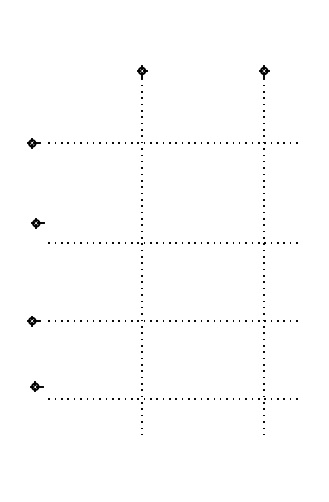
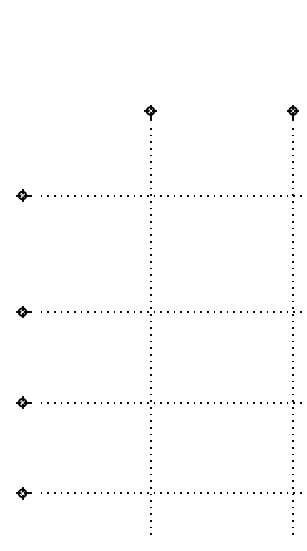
part: (37, 223) -> (23, 312), moved
part: (36, 386) -> (23, 493), moved

